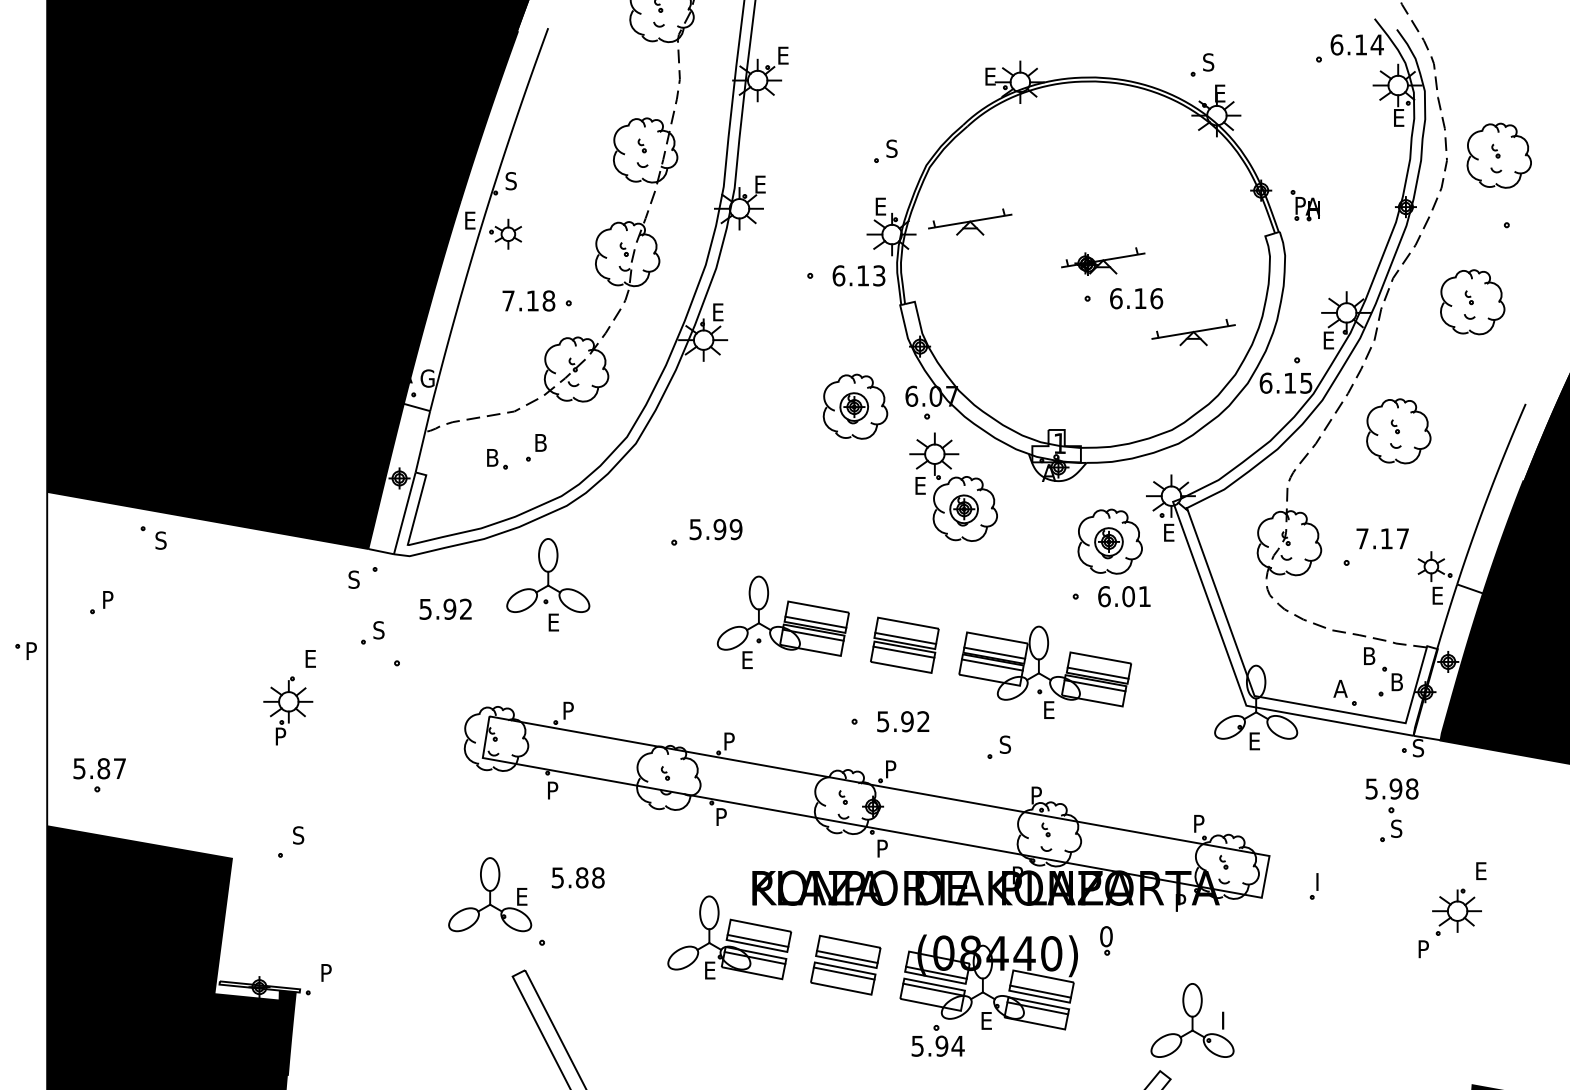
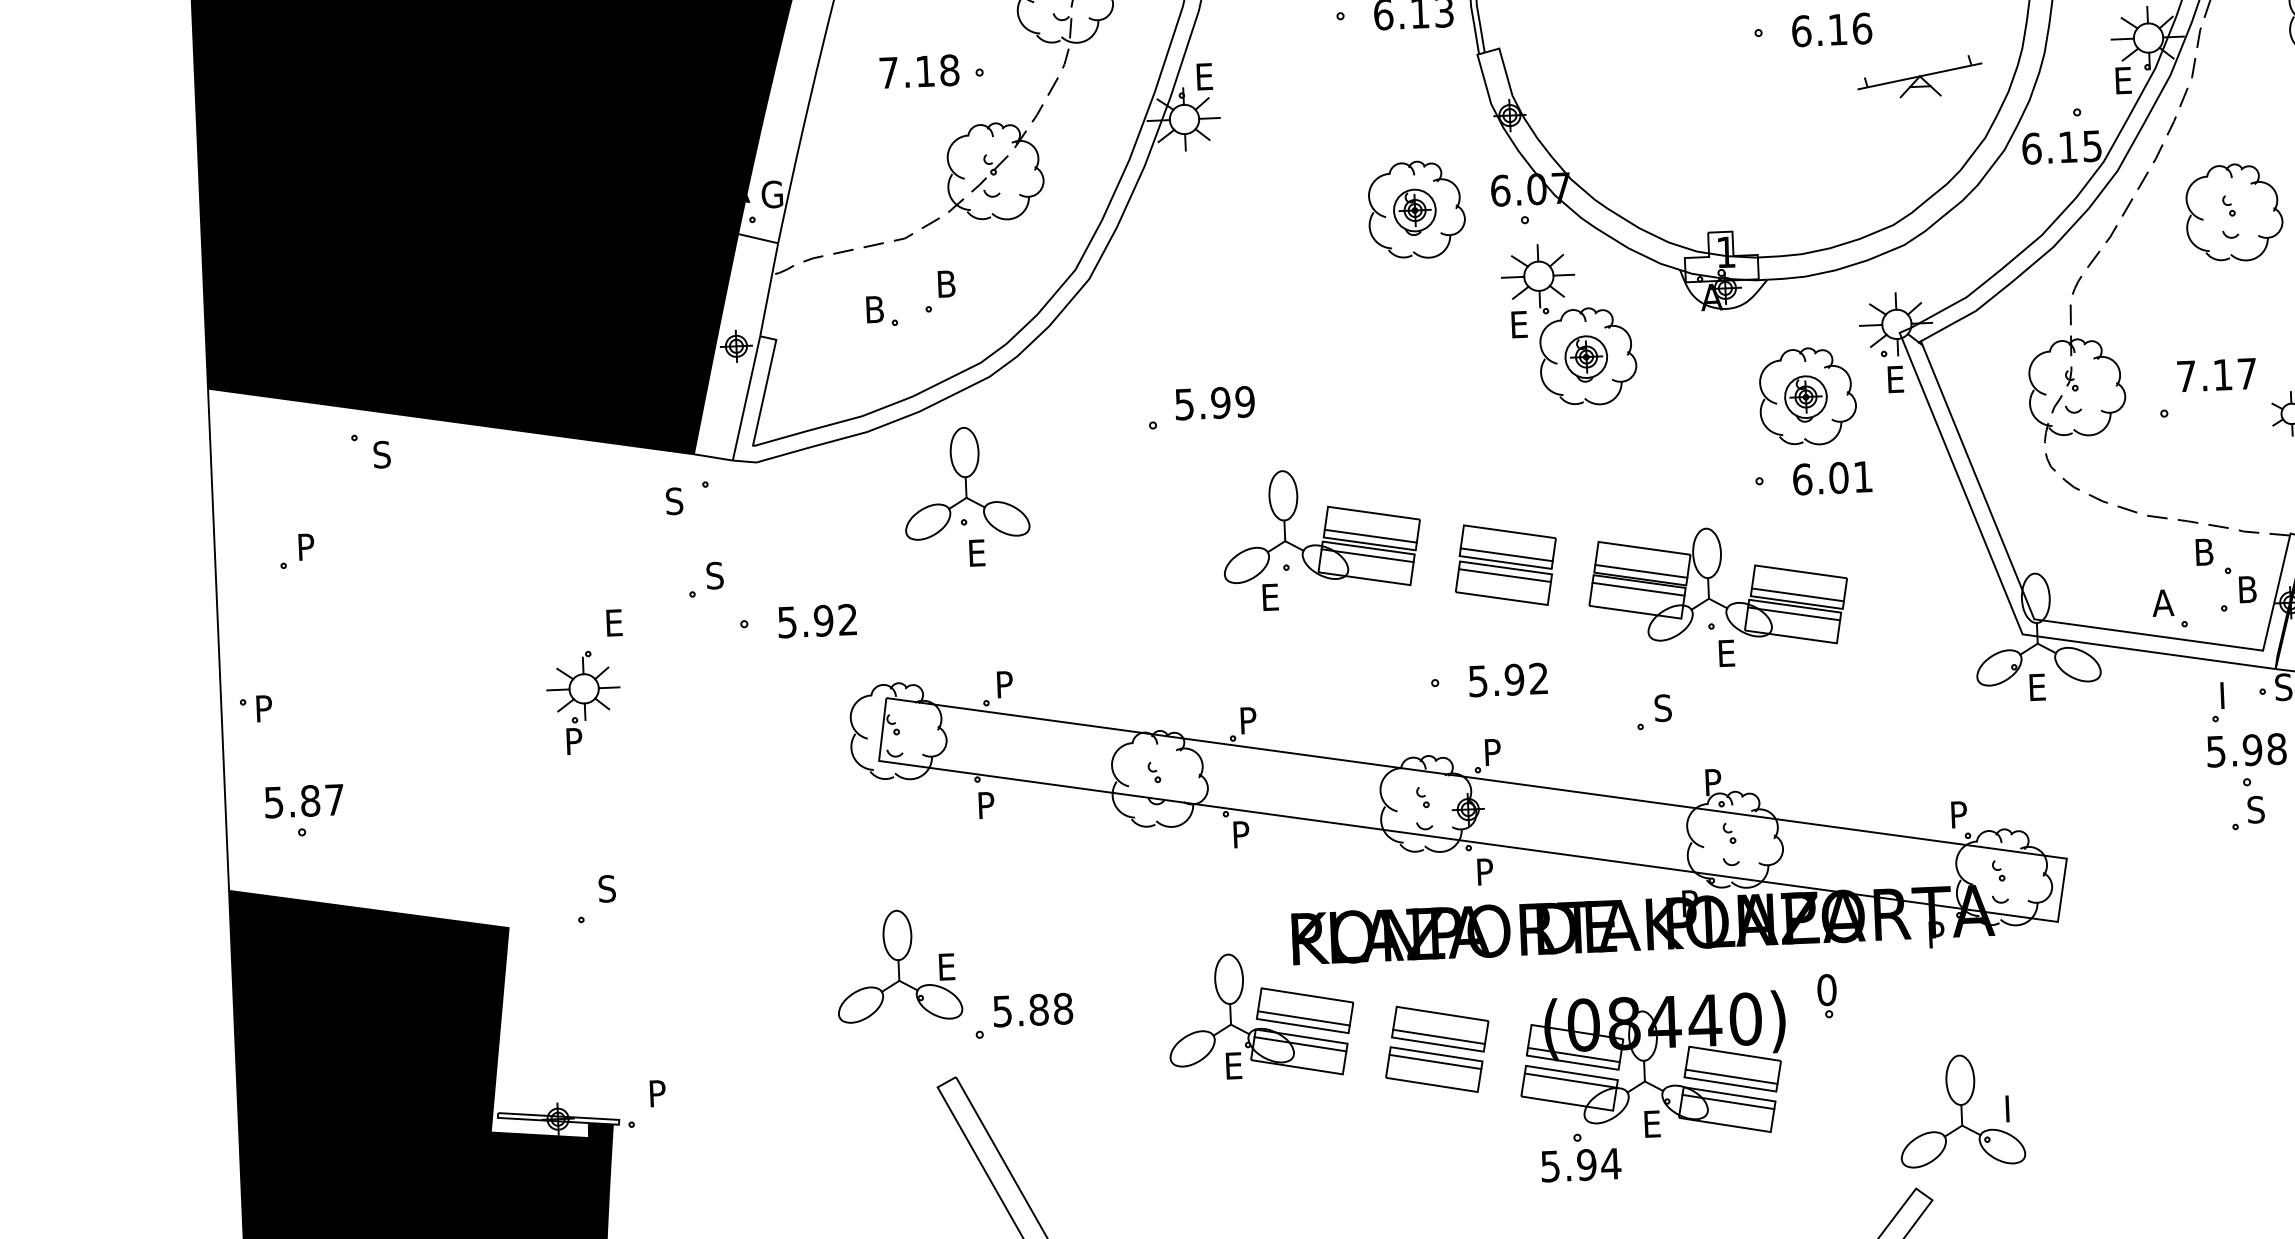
text: (445, 608) -> (817, 619), moved
part: (25, 650) -> (254, 708), moved
text: (577, 877) -> (1031, 1009), moved
part: (1313, 886) -> (2216, 702), moved

